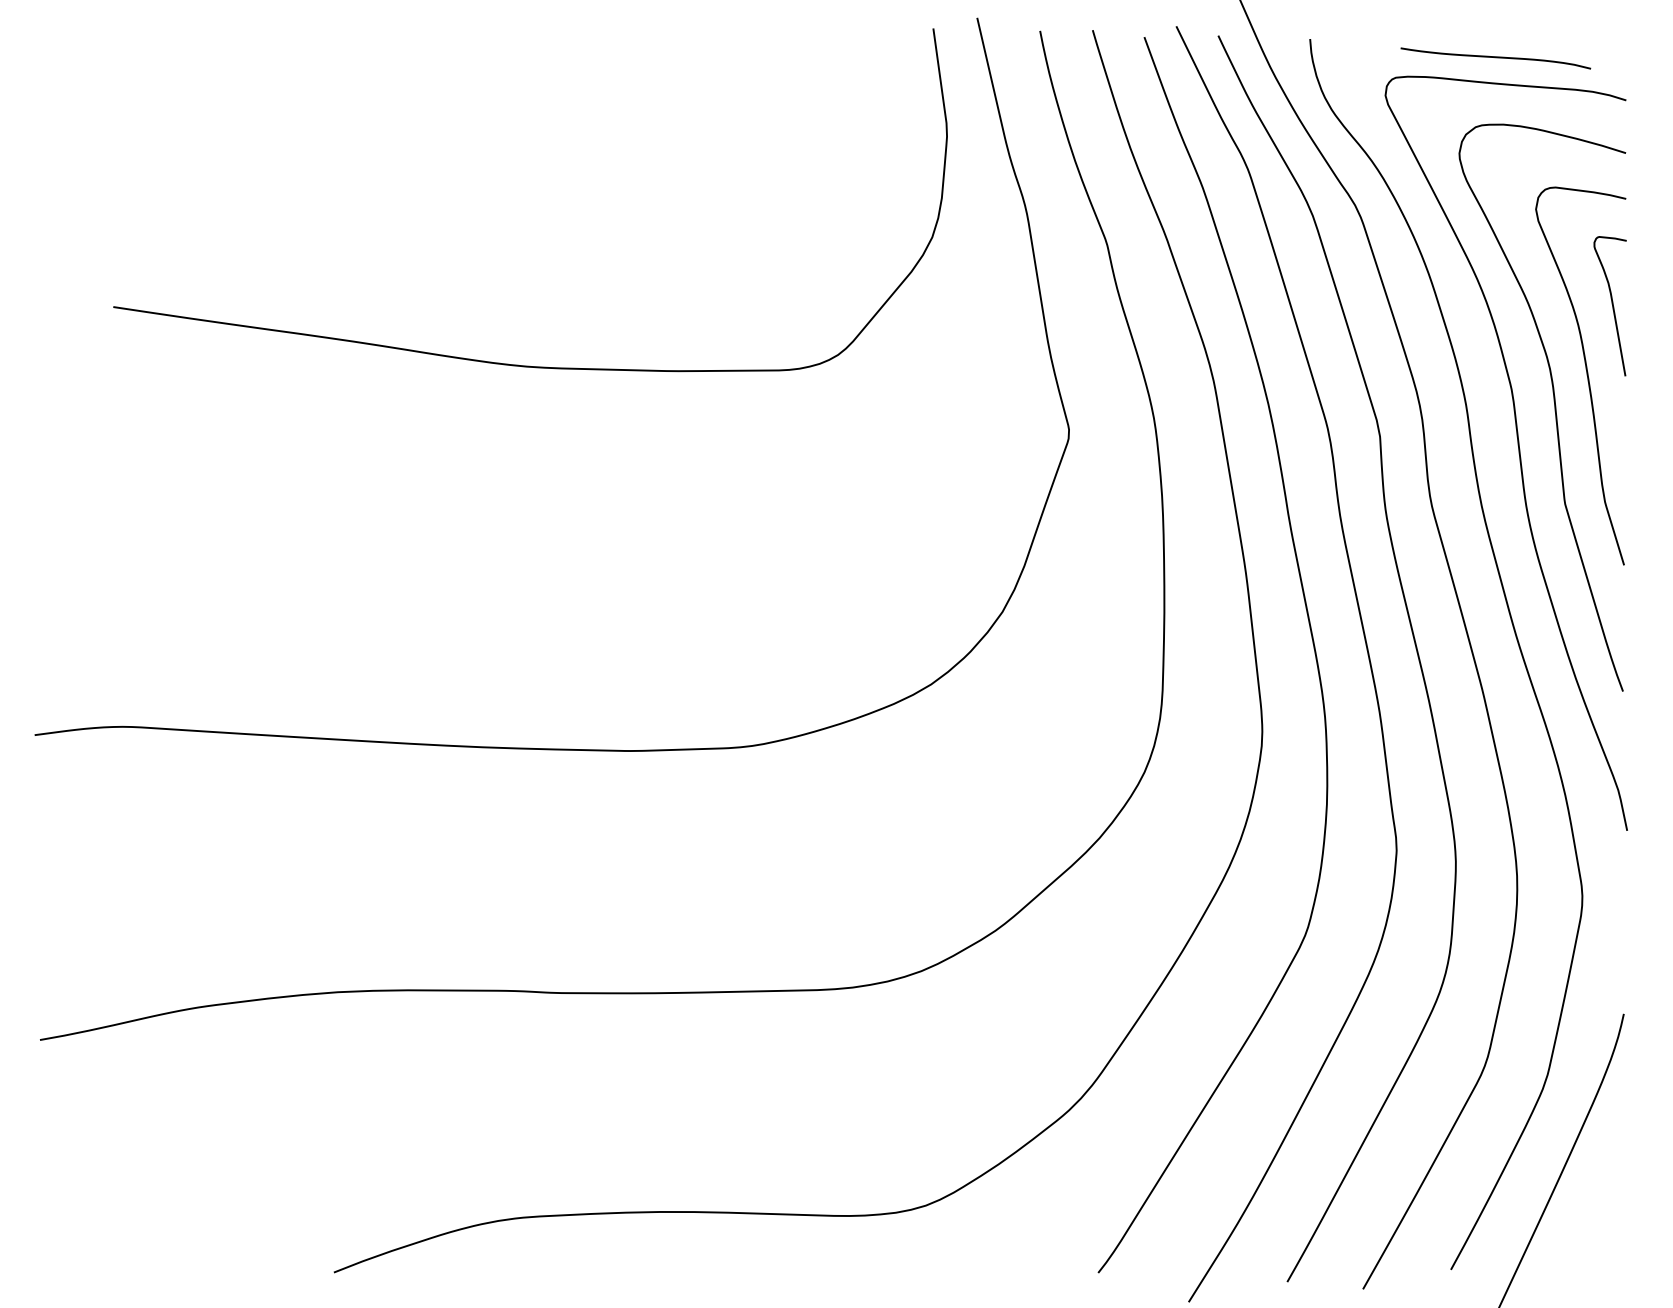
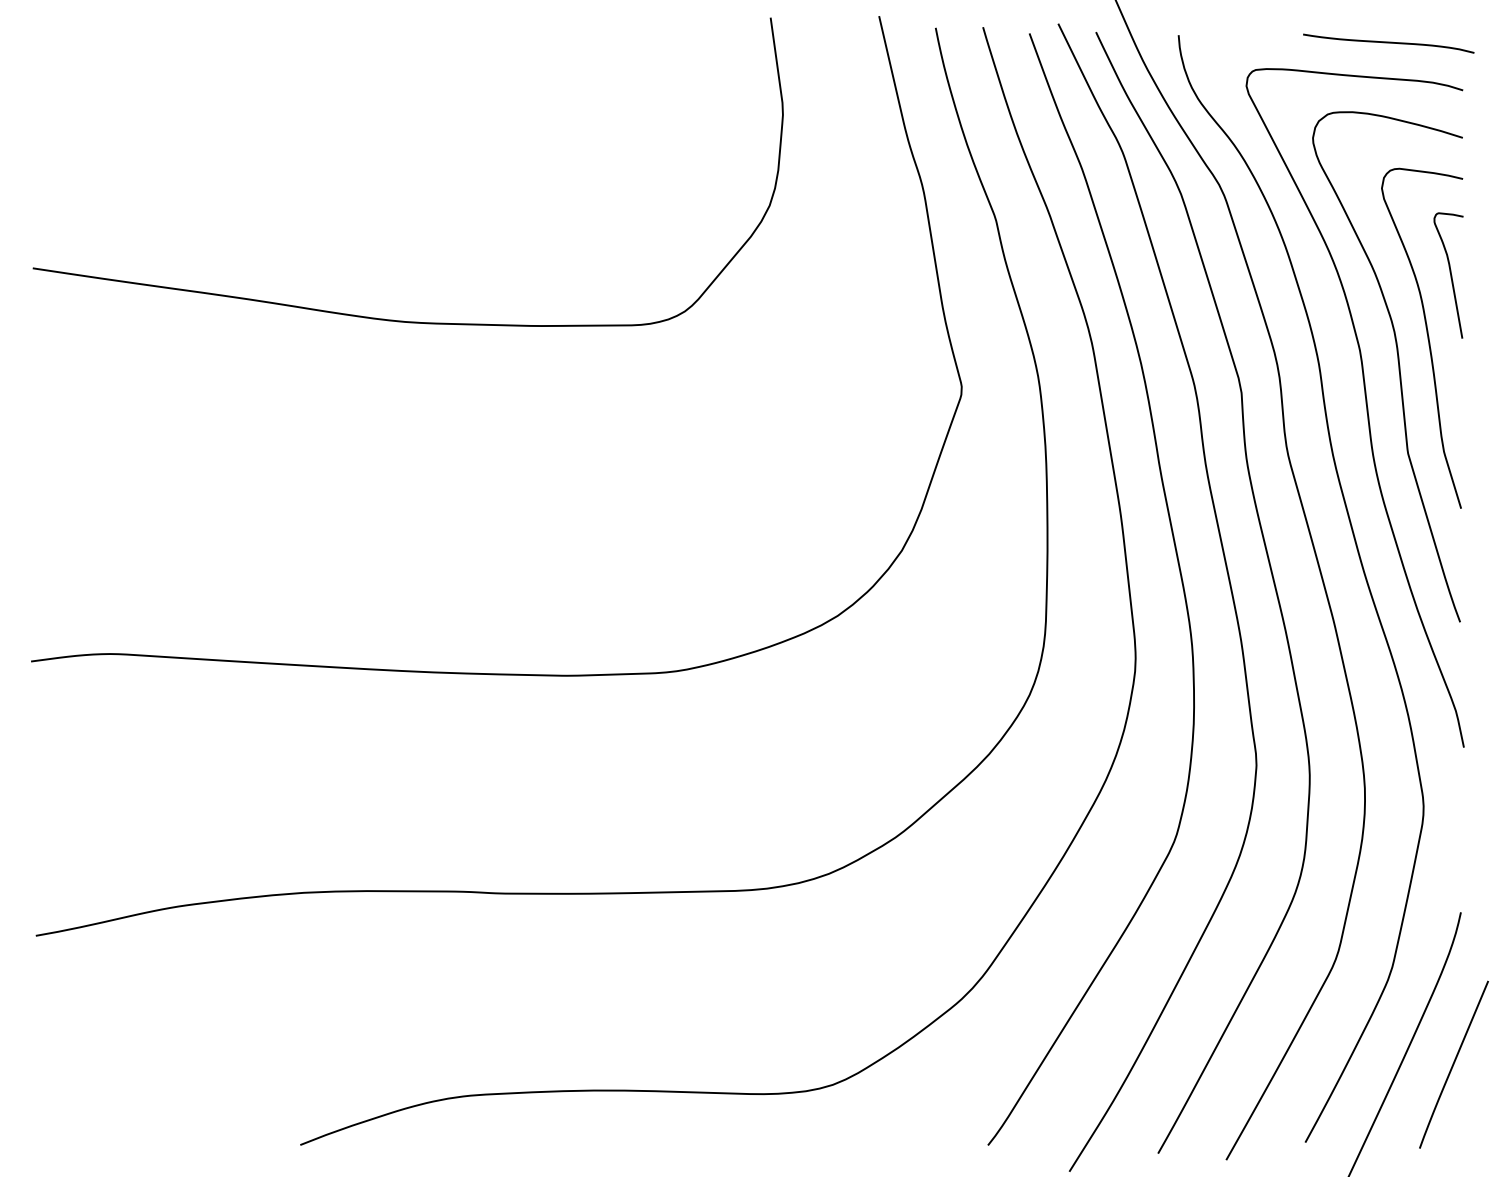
curve: (1495, 58) -> (1388, 43), moved
curve: (514, 363) -> (393, 319), moved
curve: (1615, 1183) -> (1453, 1064), added

